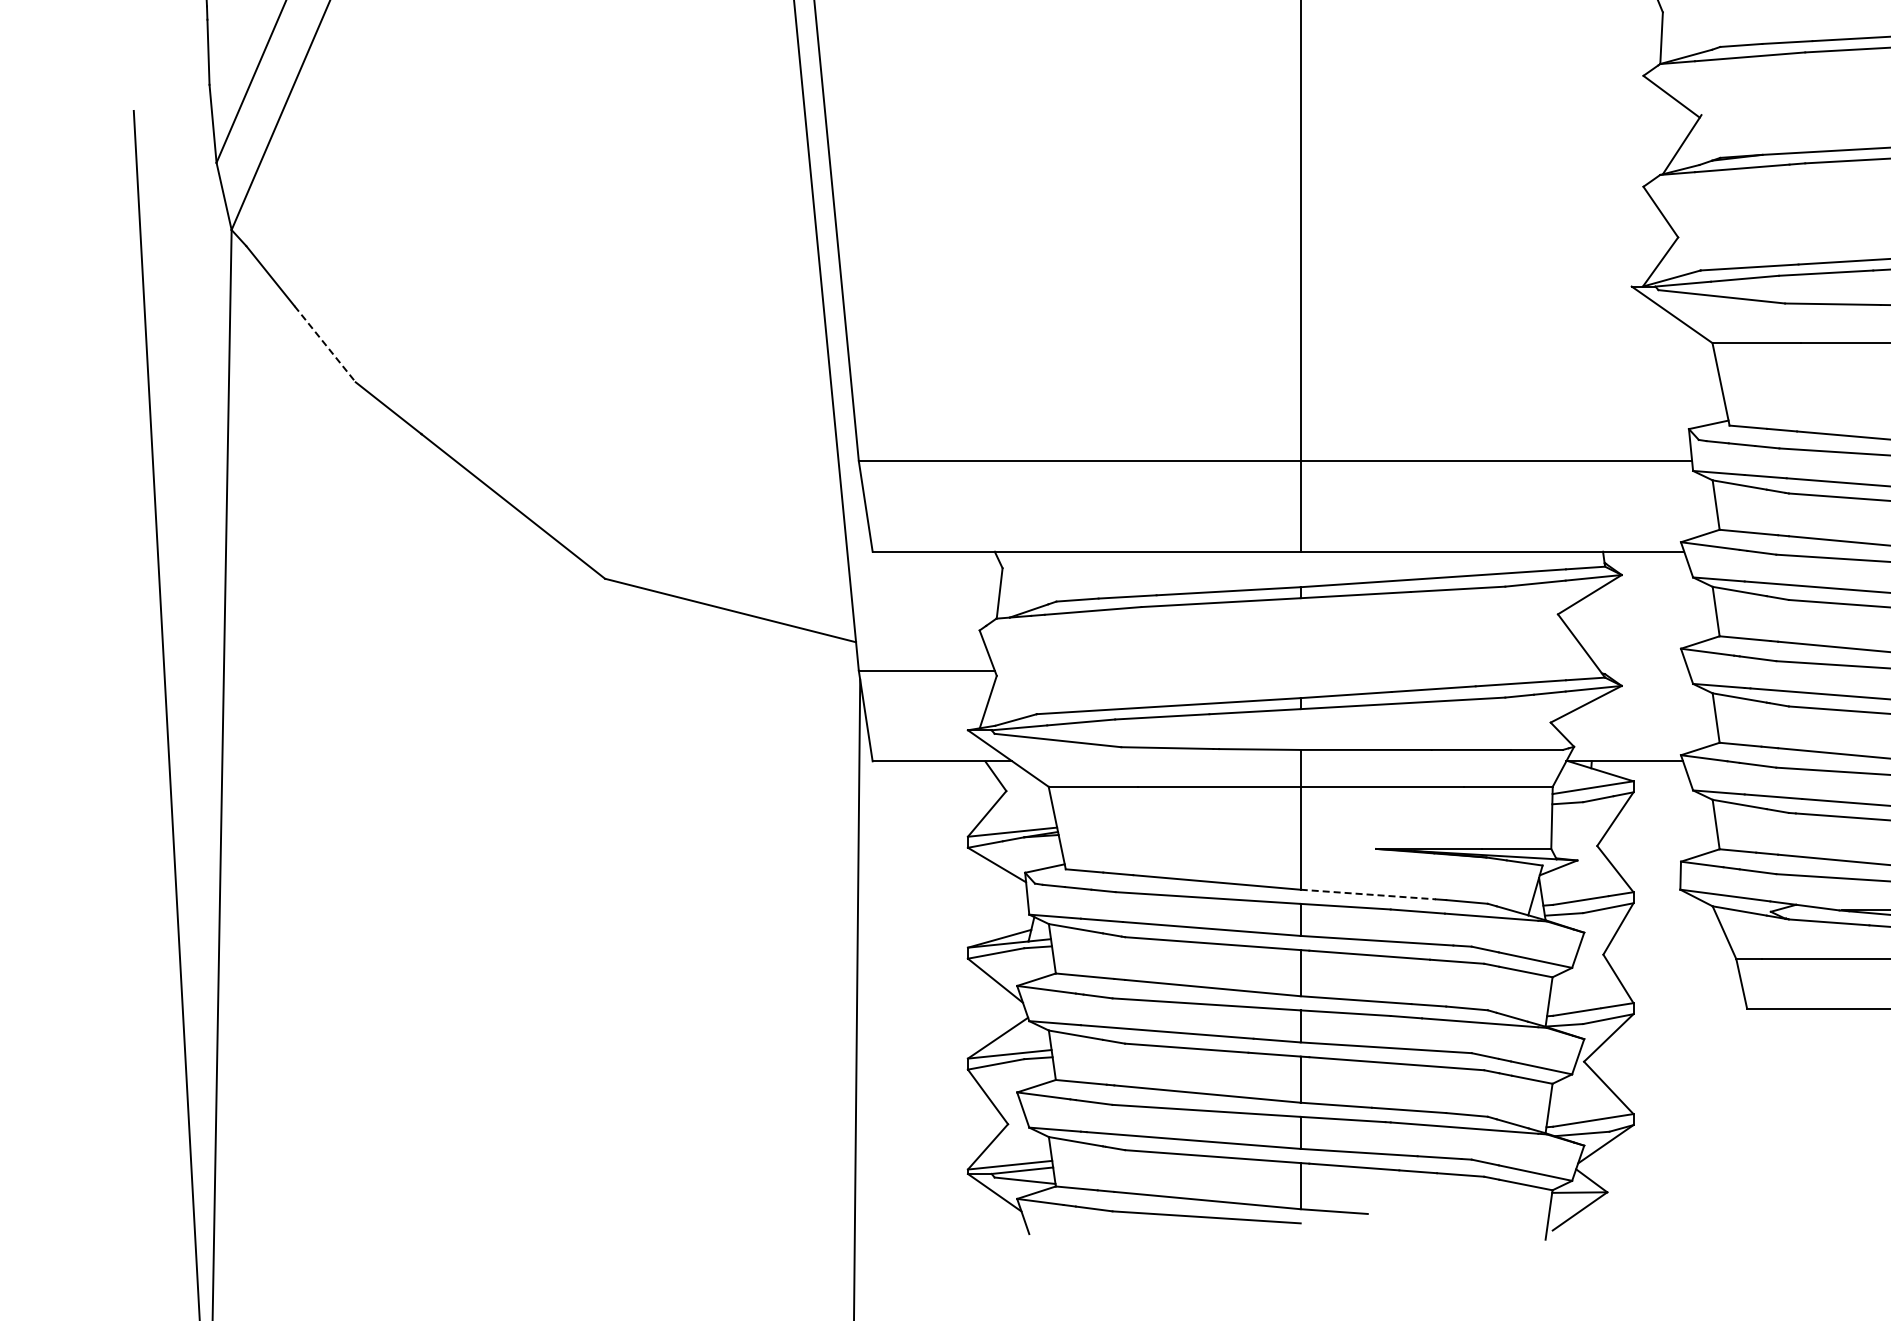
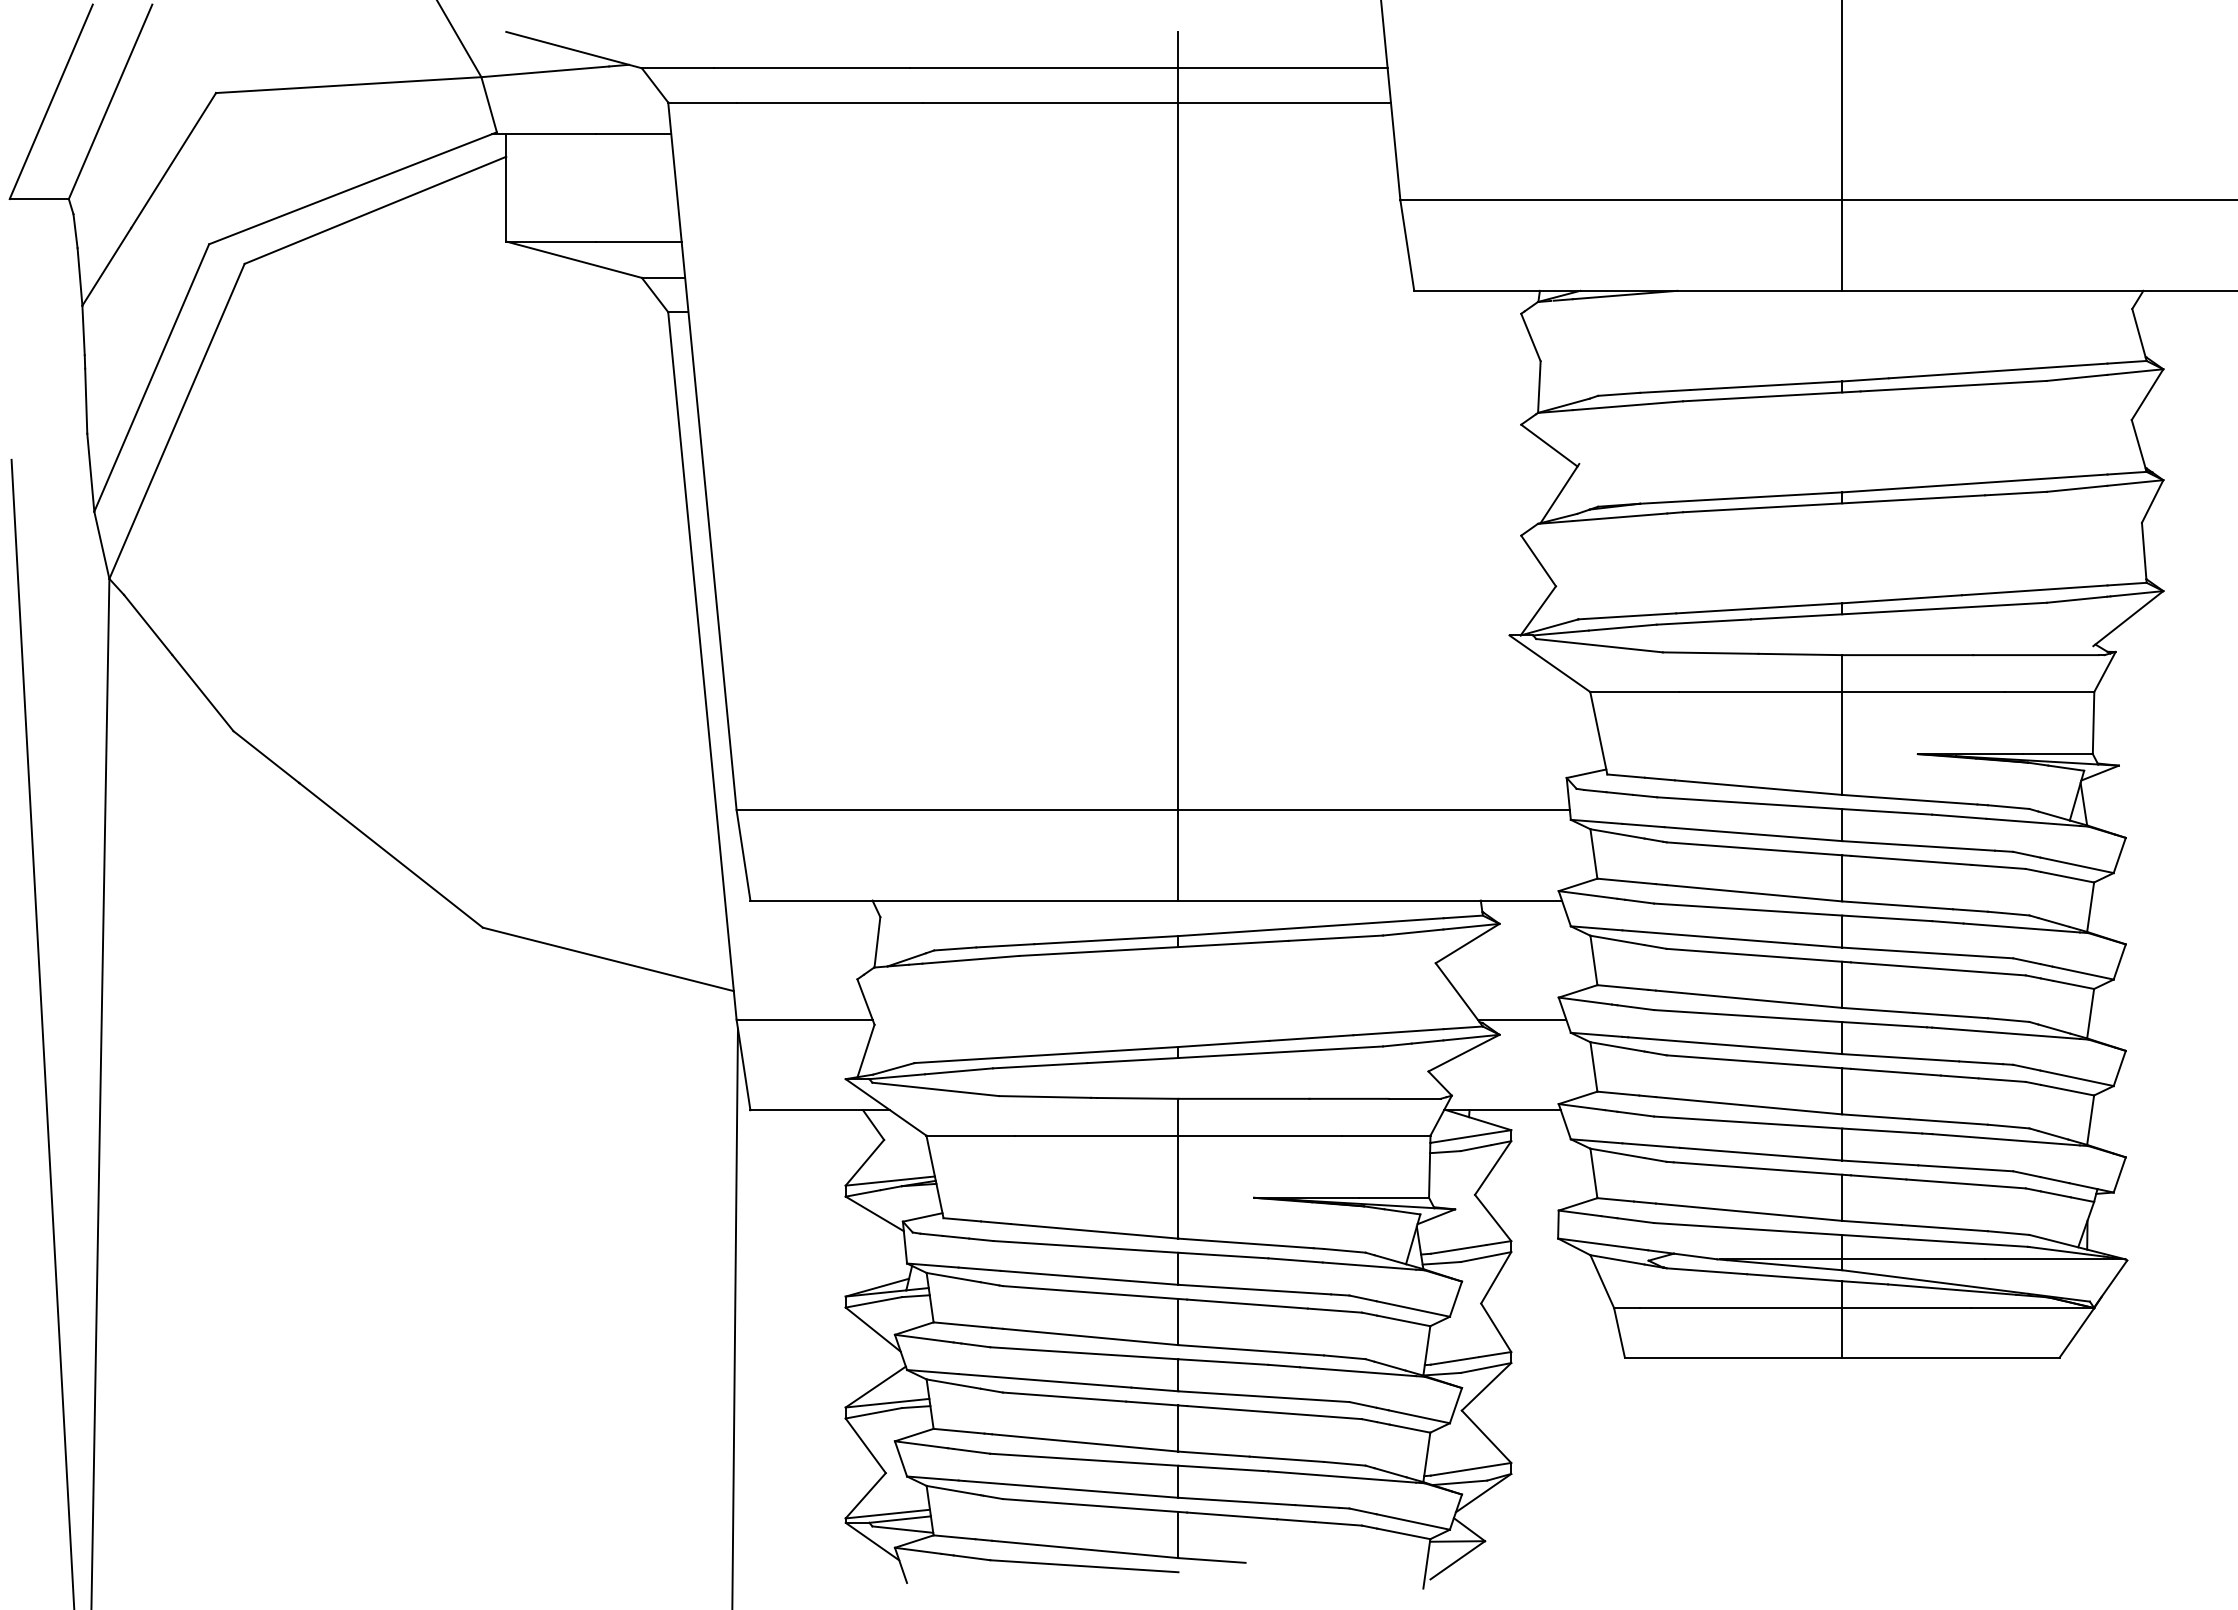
line: (324, 344) -> (202, 693), dashed -> solid
line: (1643, 670) -> (1521, 1019), added
line: (1368, 894) -> (1246, 1243), dashed -> solid

